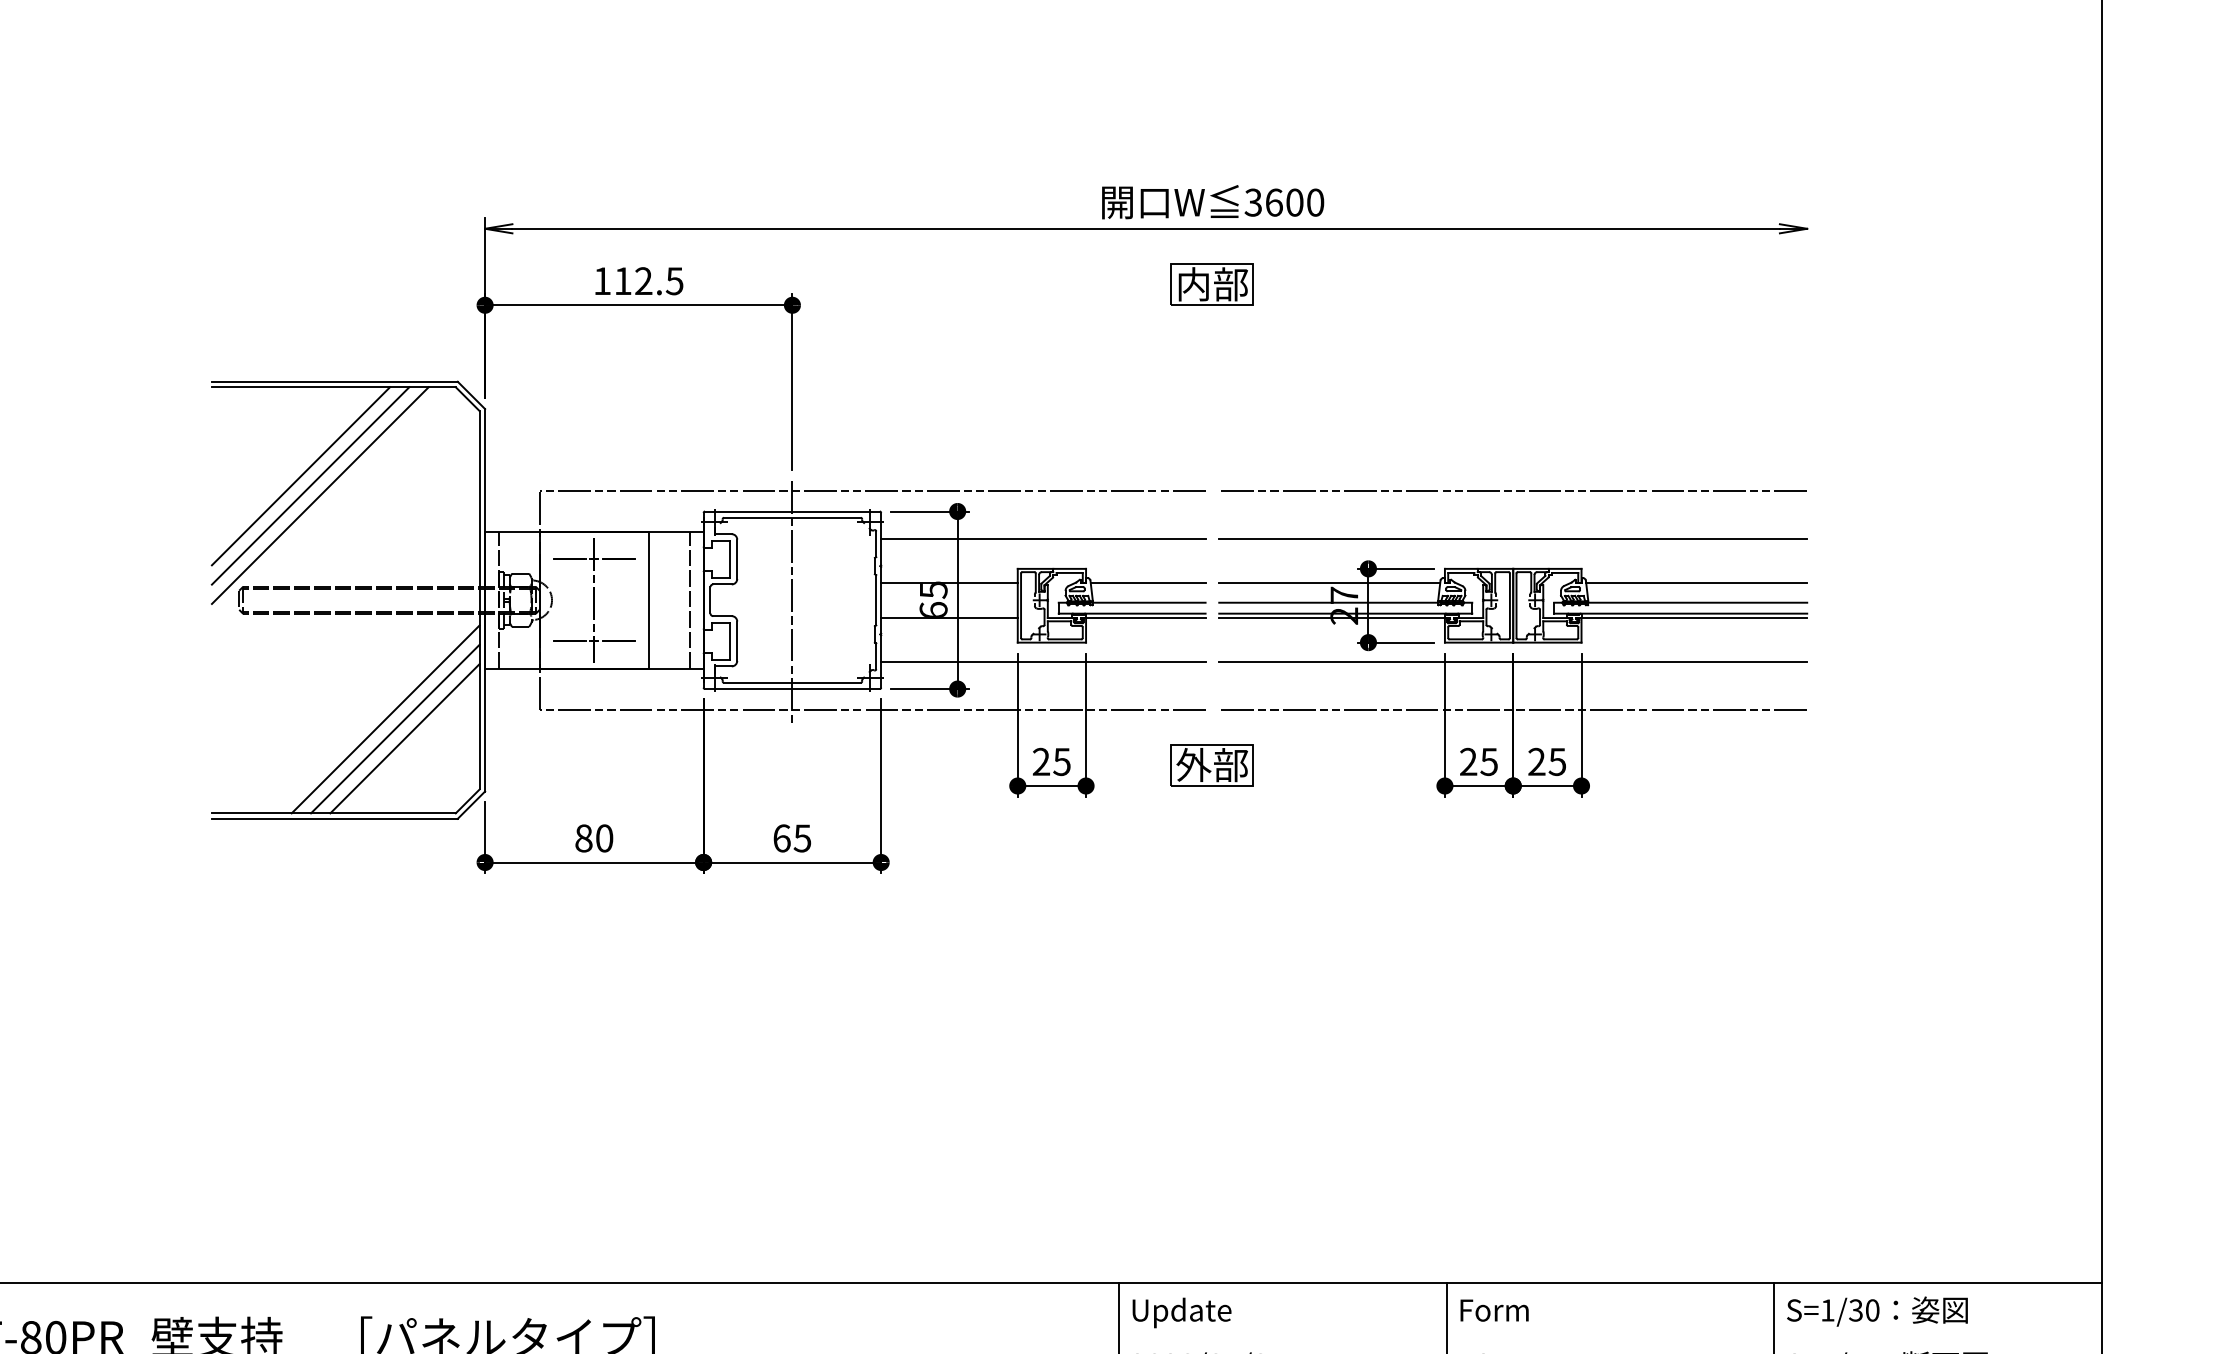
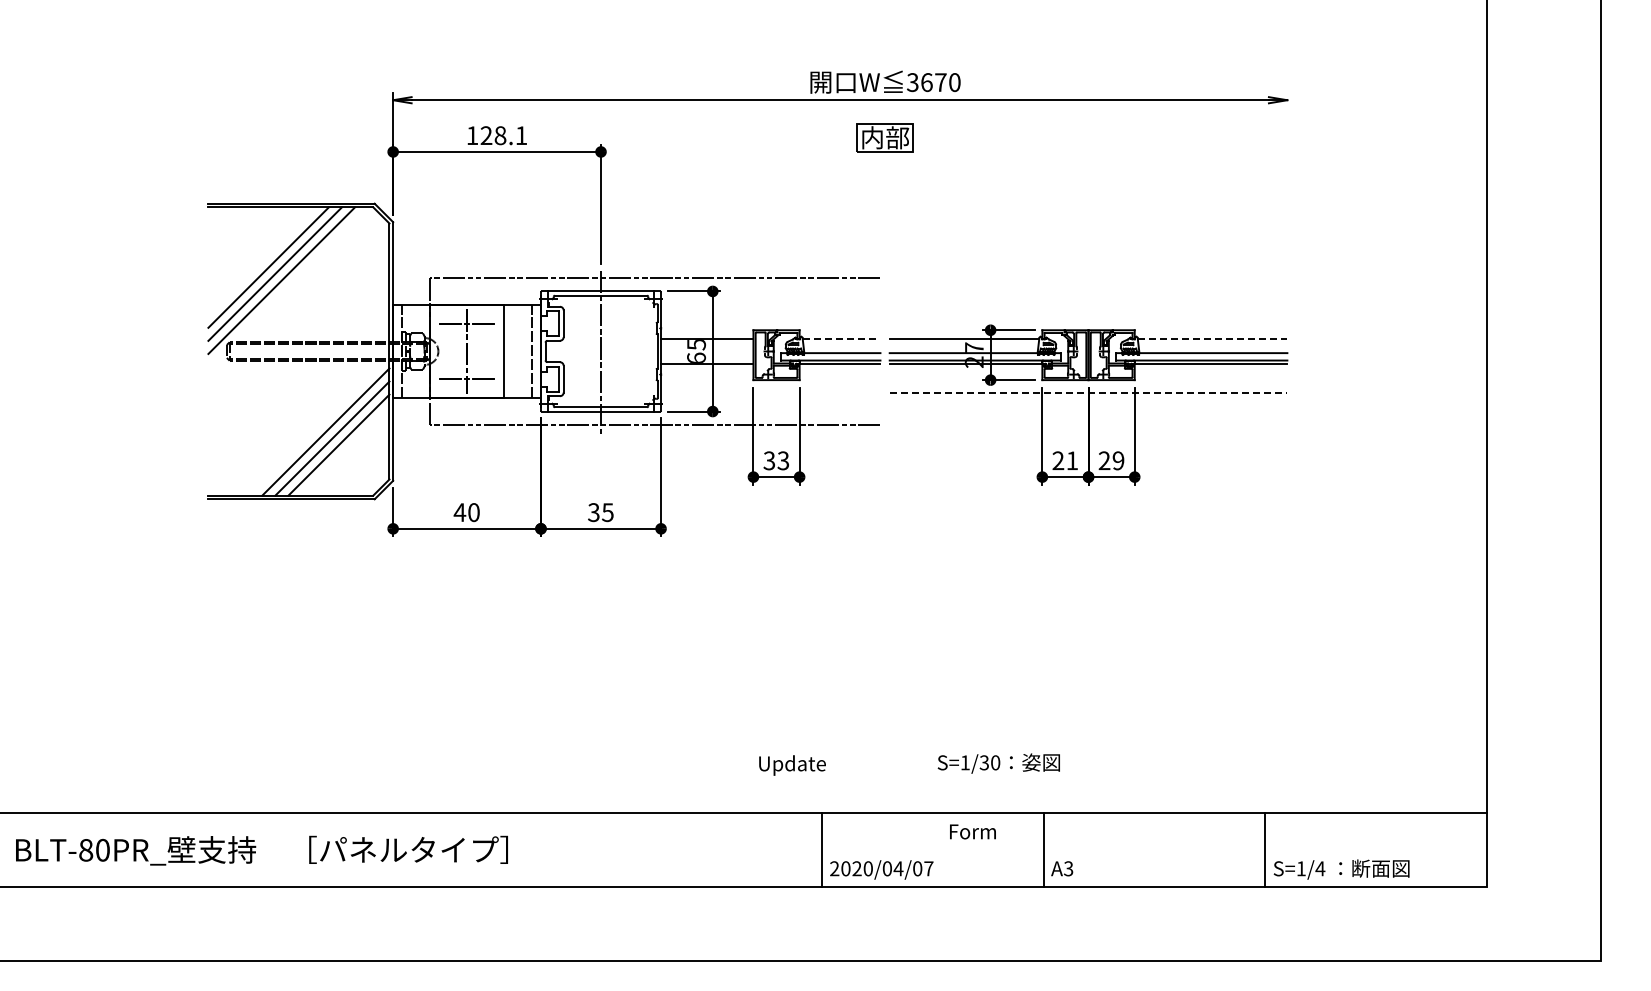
text: (1294, 202) -> (940, 82), 3600 -> 3670
text: (648, 280) -> (503, 135), 112.5 -> 128.1
line: (1511, 490) -> (1087, 277), removed
line: (1042, 538) -> (770, 309), removed
line: (1513, 538) -> (1088, 309), removed
line: (1147, 582) -> (841, 339), solid -> dashed
line: (1696, 582) -> (1212, 339), solid -> dashed
line: (1042, 662) -> (770, 393), removed
line: (1513, 662) -> (1088, 393), solid -> dashed
line: (1513, 709) -> (1088, 425), removed
text: (1051, 761) -> (776, 460), 25 -> 33
text: (1488, 761) -> (1071, 460), 25 -> 21
text: (1557, 761) -> (1118, 460), 25 -> 29
part: (1211, 764) -> (884, 462), removed
text: (583, 838) -> (459, 512), 80 -> 40
text: (781, 838) -> (593, 512), 65 -> 35
text: (1493, 1309) -> (972, 831), moved
text: (1876, 1311) -> (998, 763), moved
text: (1181, 1312) -> (792, 765), moved

